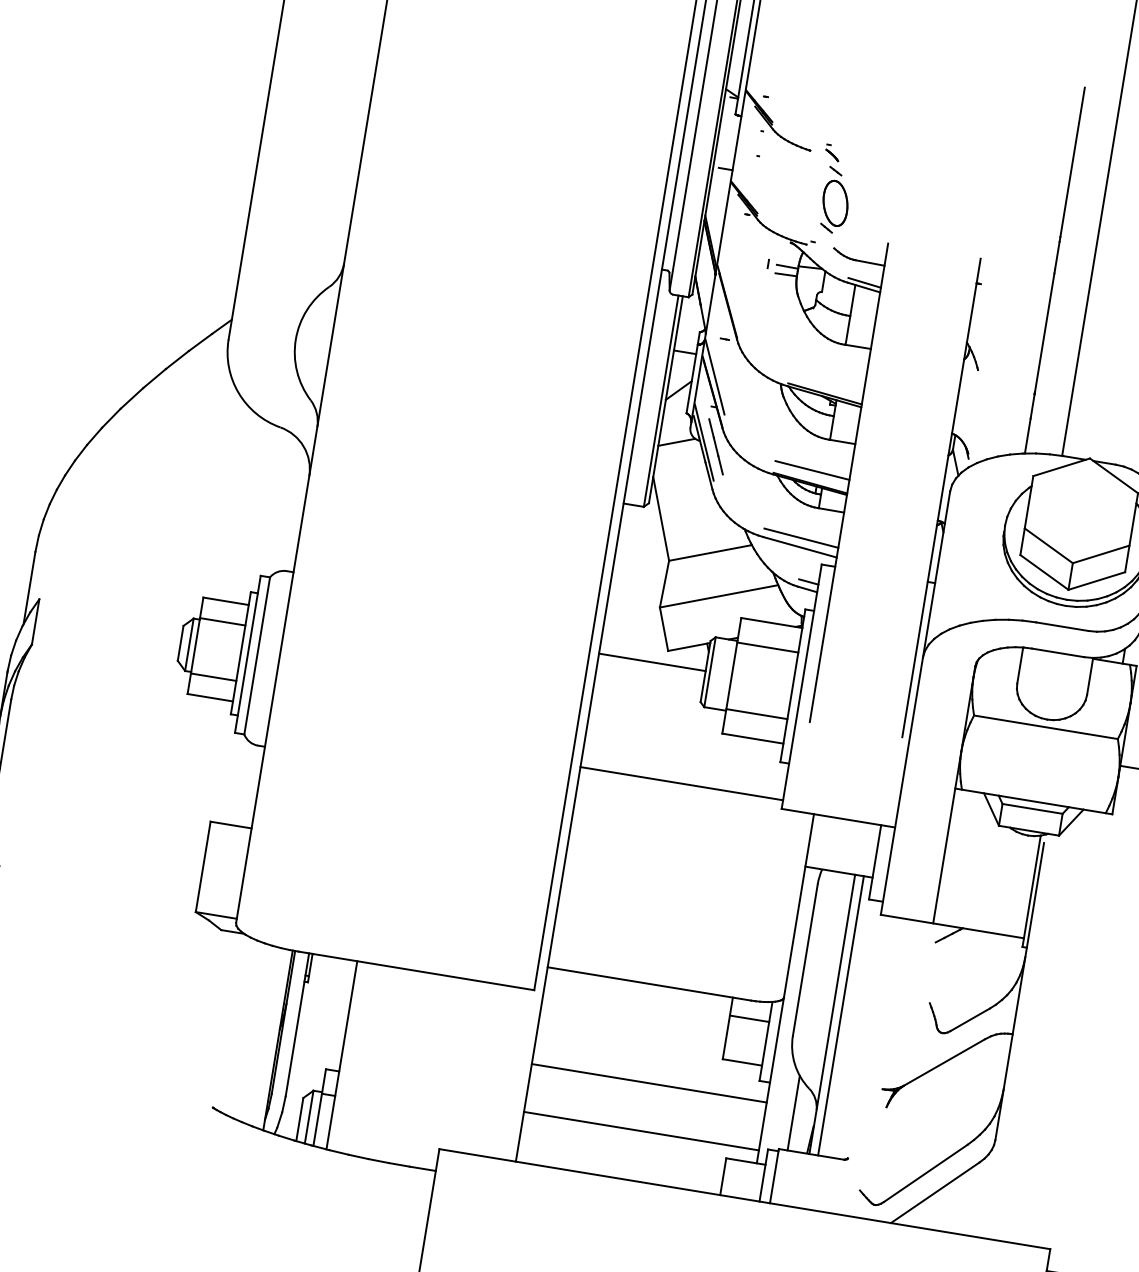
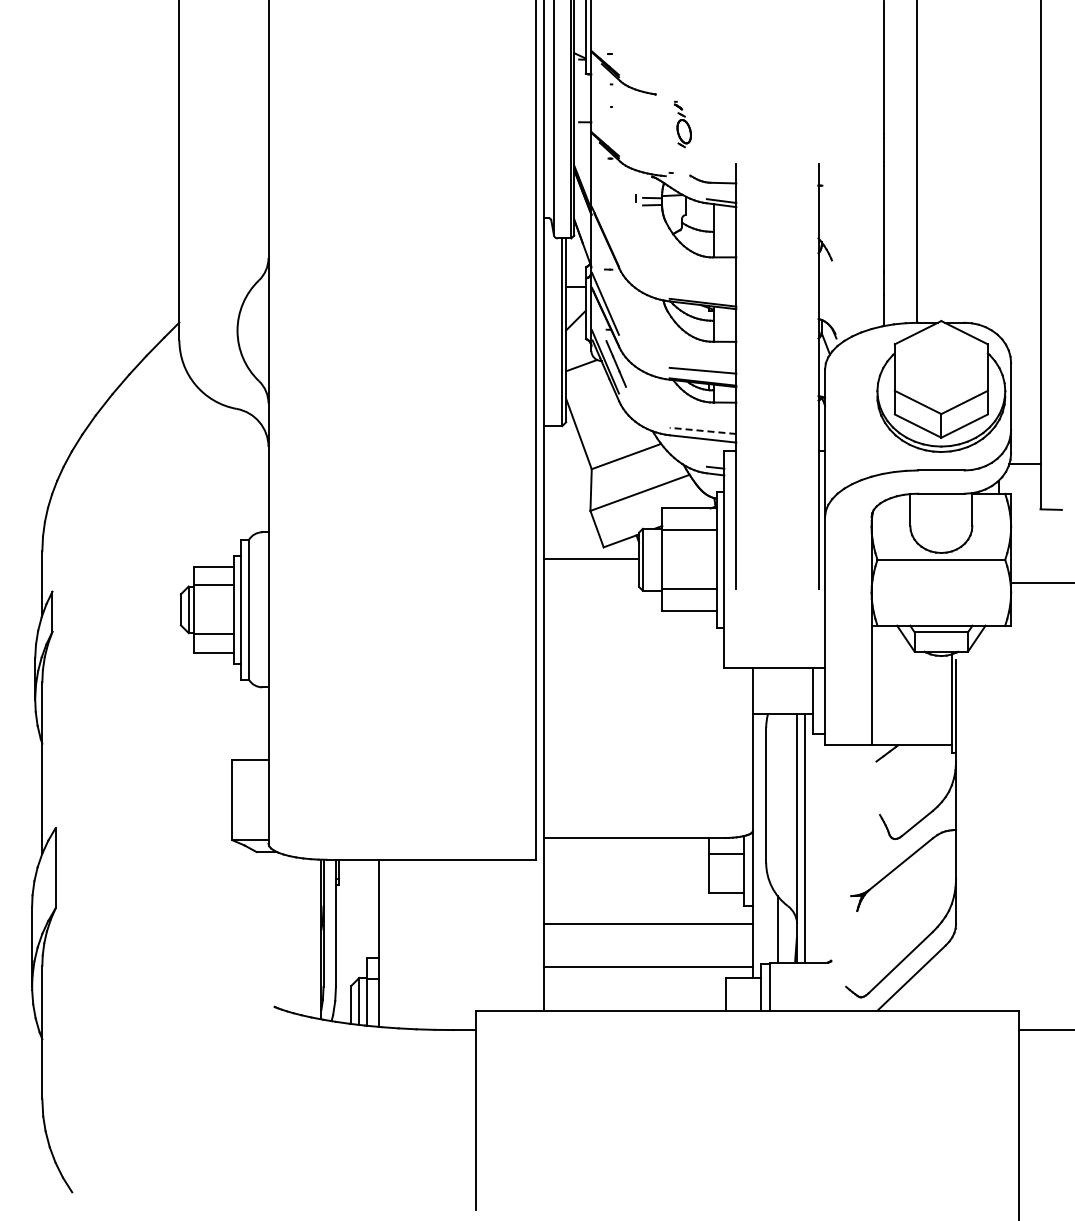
part: (834, 189) -> (682, 124), size x0.6
line: (800, 537) -> (702, 430), solid -> dashed
line: (681, 784) -> (634, 660), removed

